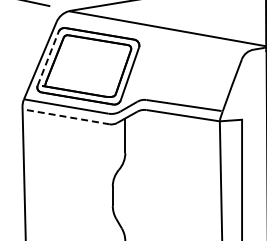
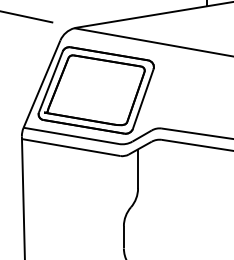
line: (48, 58) -> (51, 81), dashed -> solid
line: (64, 116) -> (69, 147), dashed -> solid

